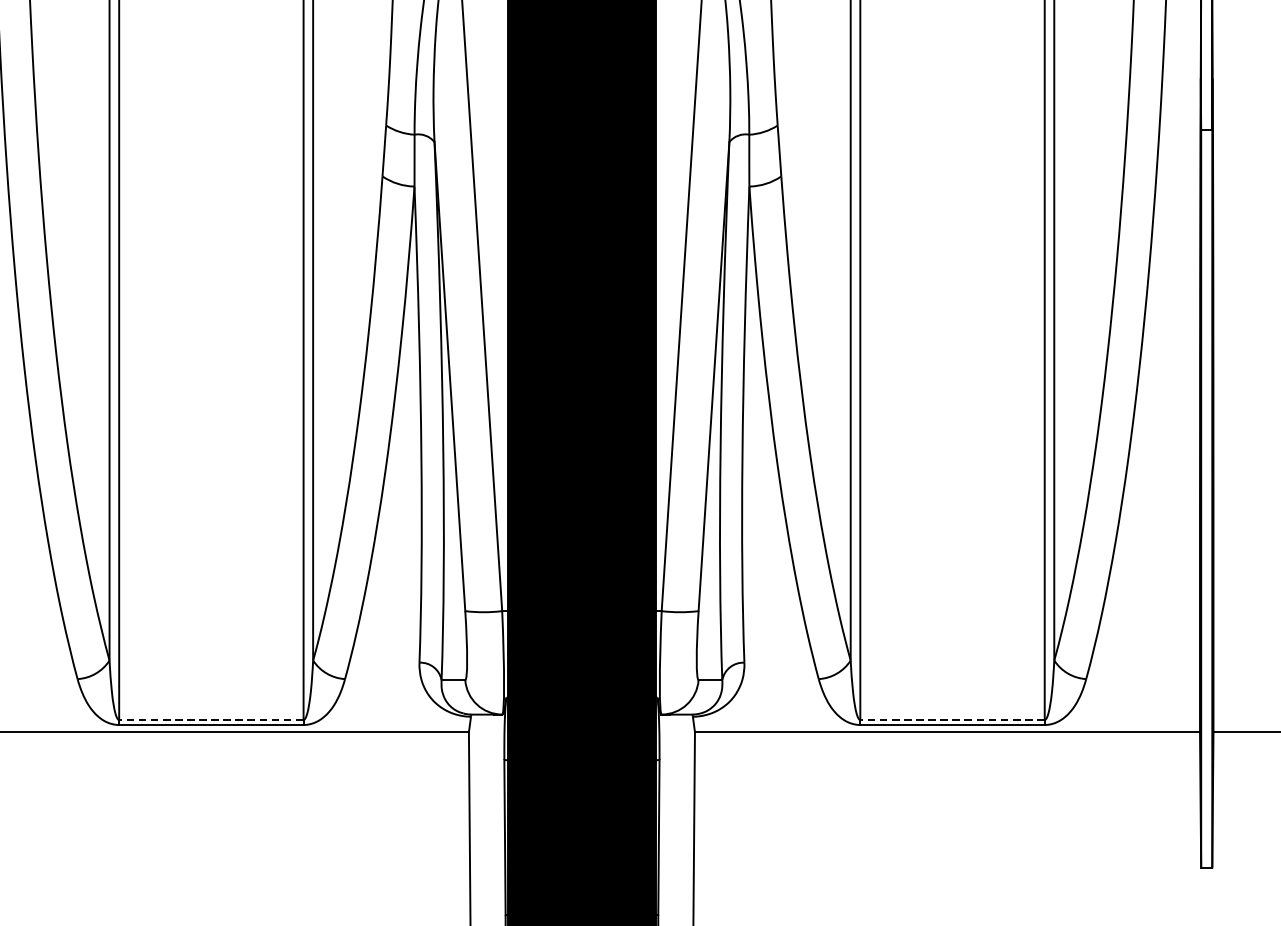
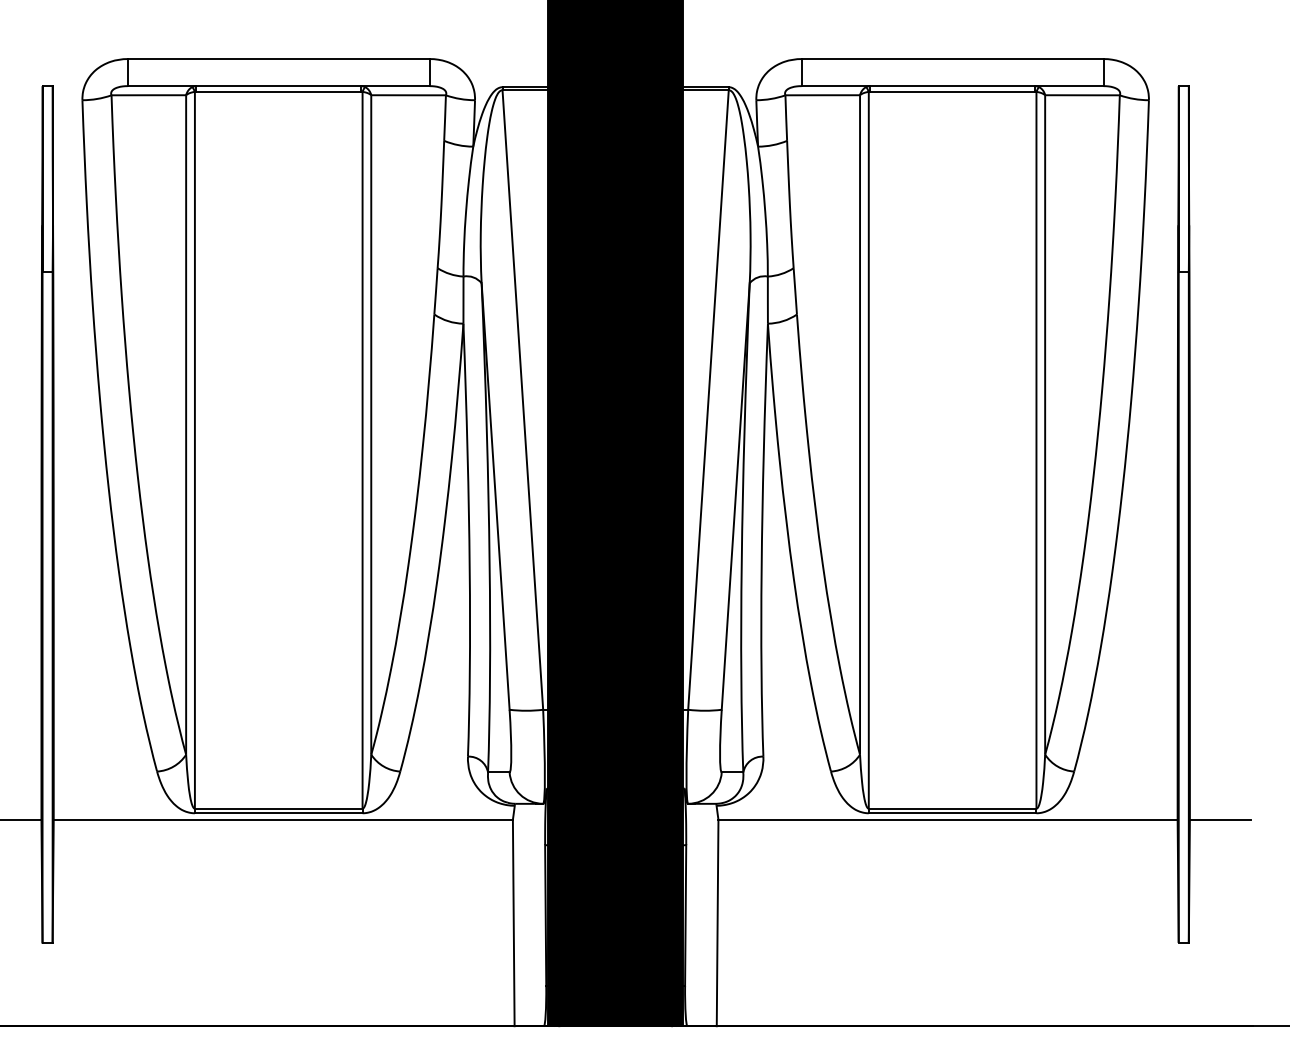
line: (211, 719) -> (278, 808), dashed -> solid
line: (952, 719) -> (952, 808), dashed -> solid

